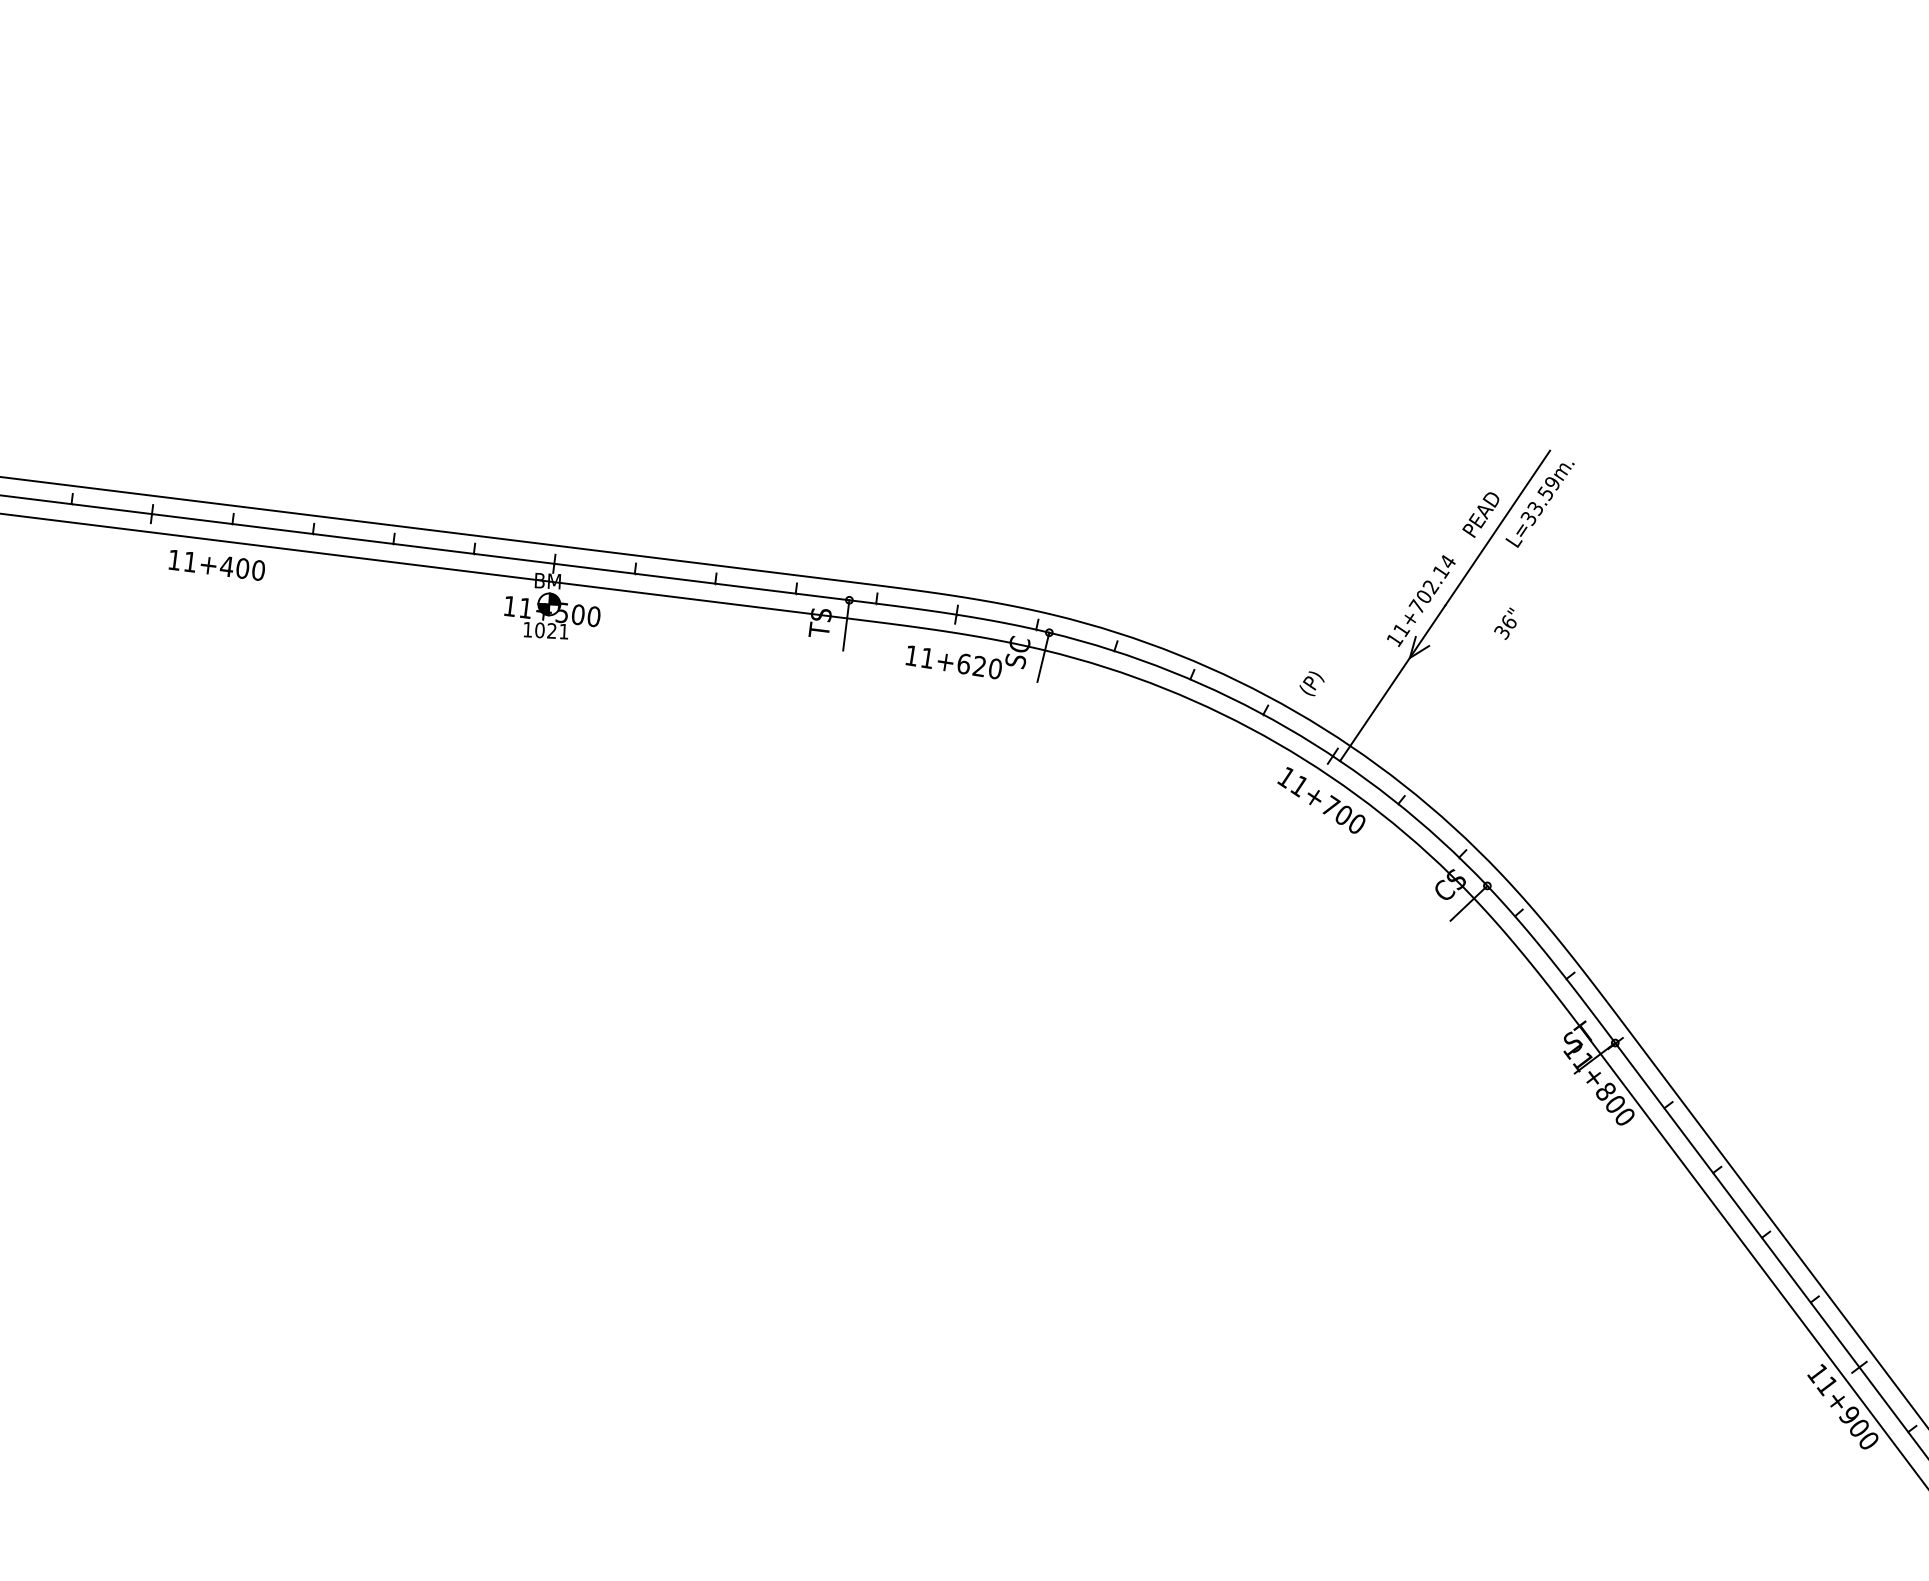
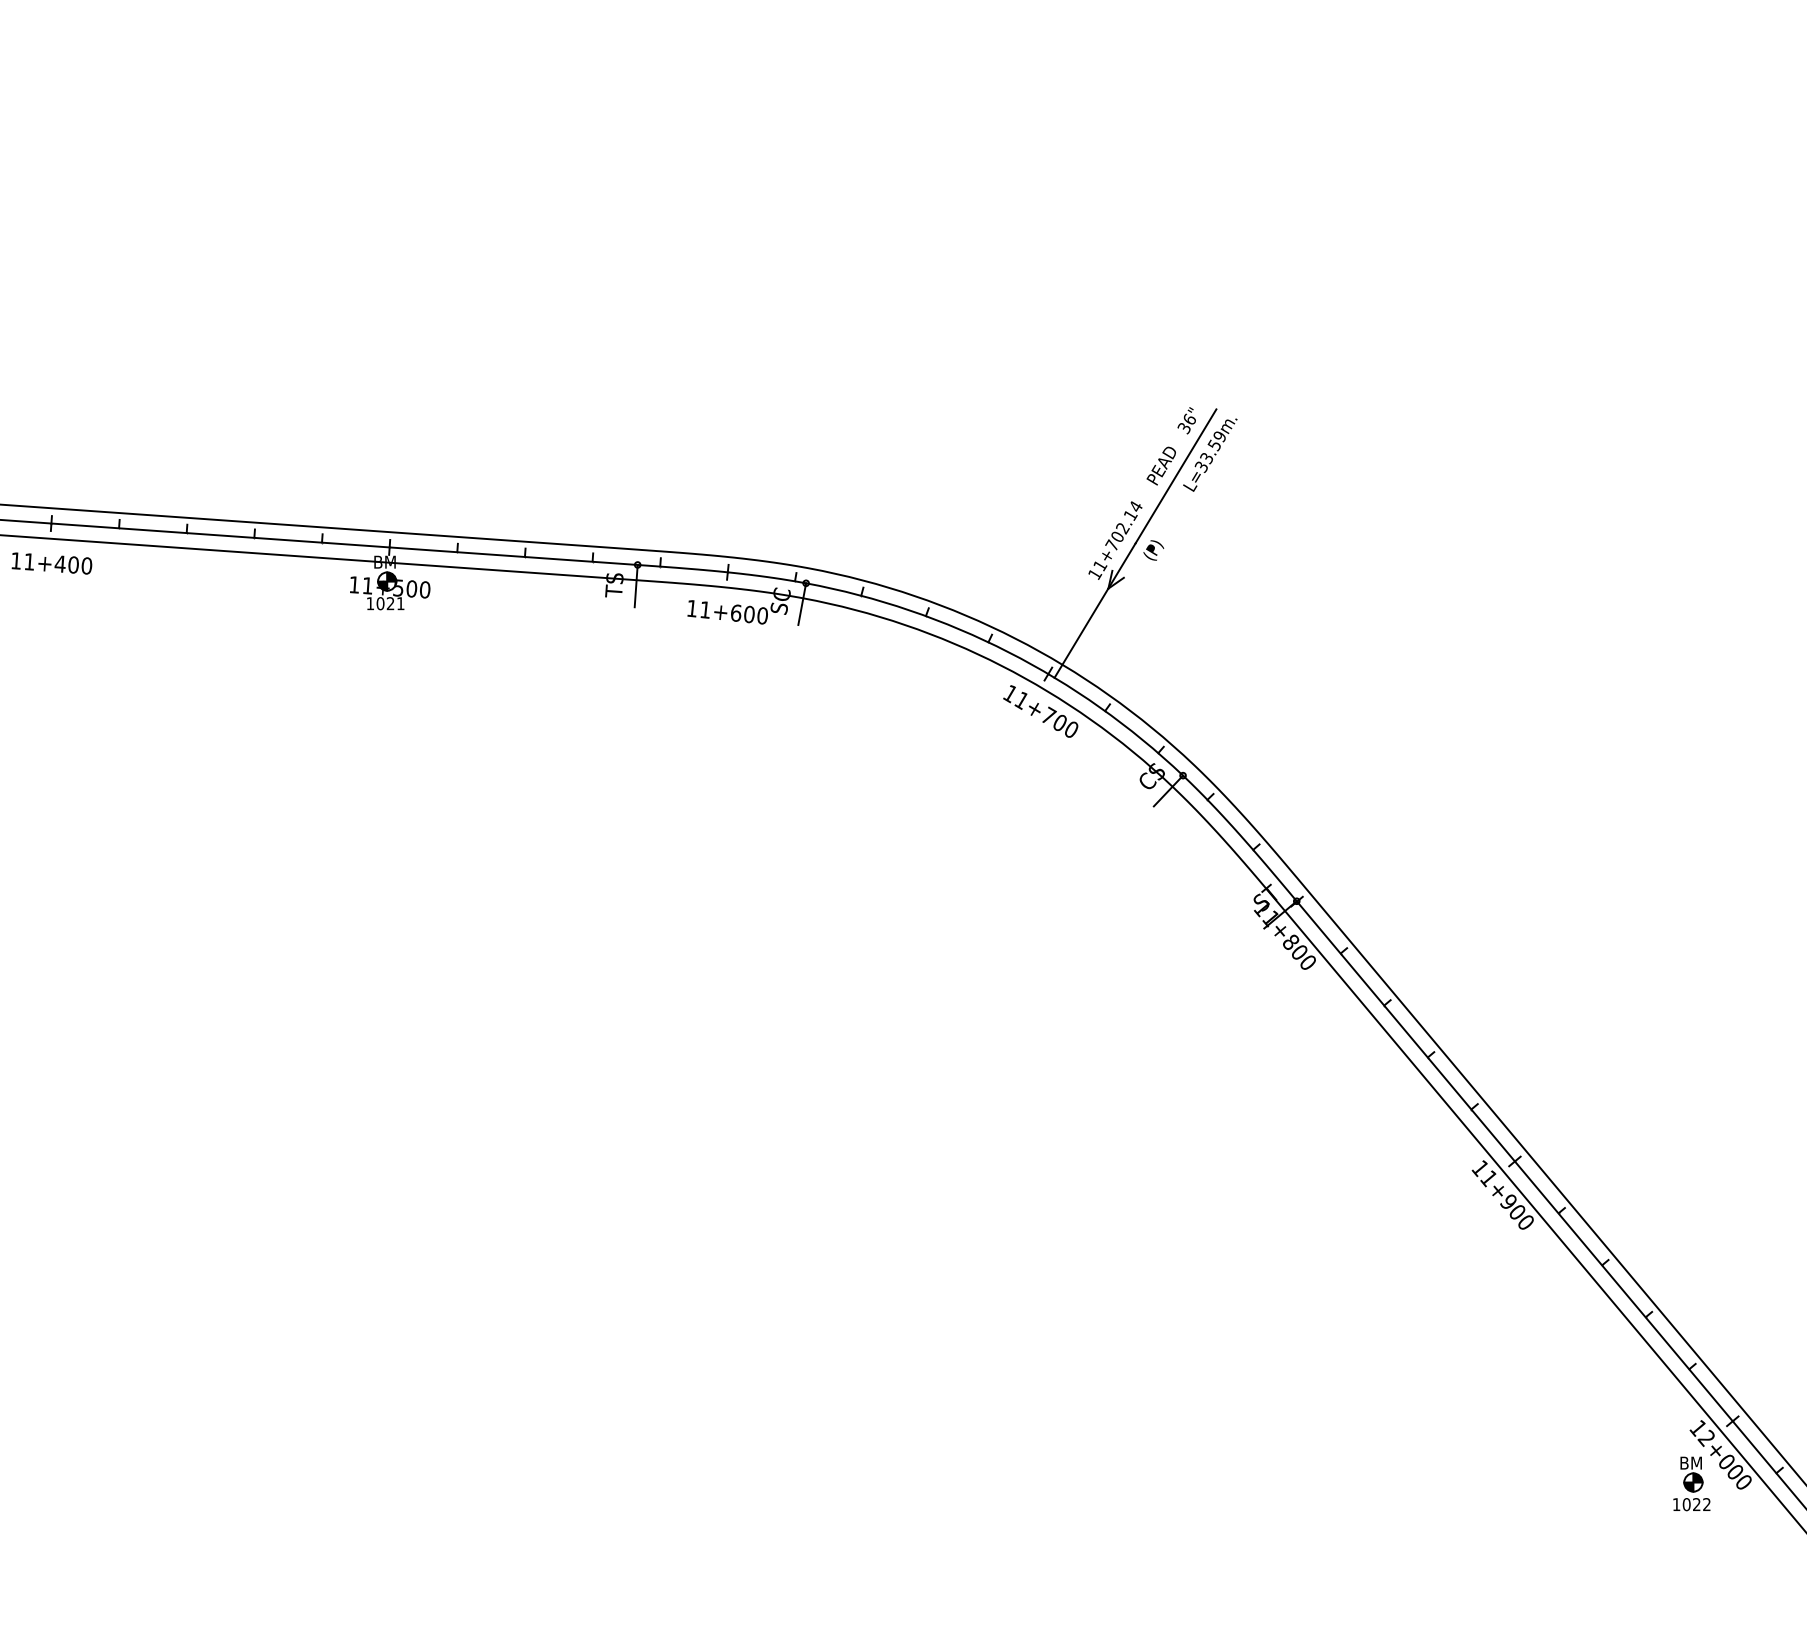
text: (216, 565) -> (51, 563), moved
text: (1505, 623) -> (1186, 420), moved
text: (978, 666) -> (748, 614), 11+620 -> 11+600
text: (1311, 683) -> (1153, 550), moved

